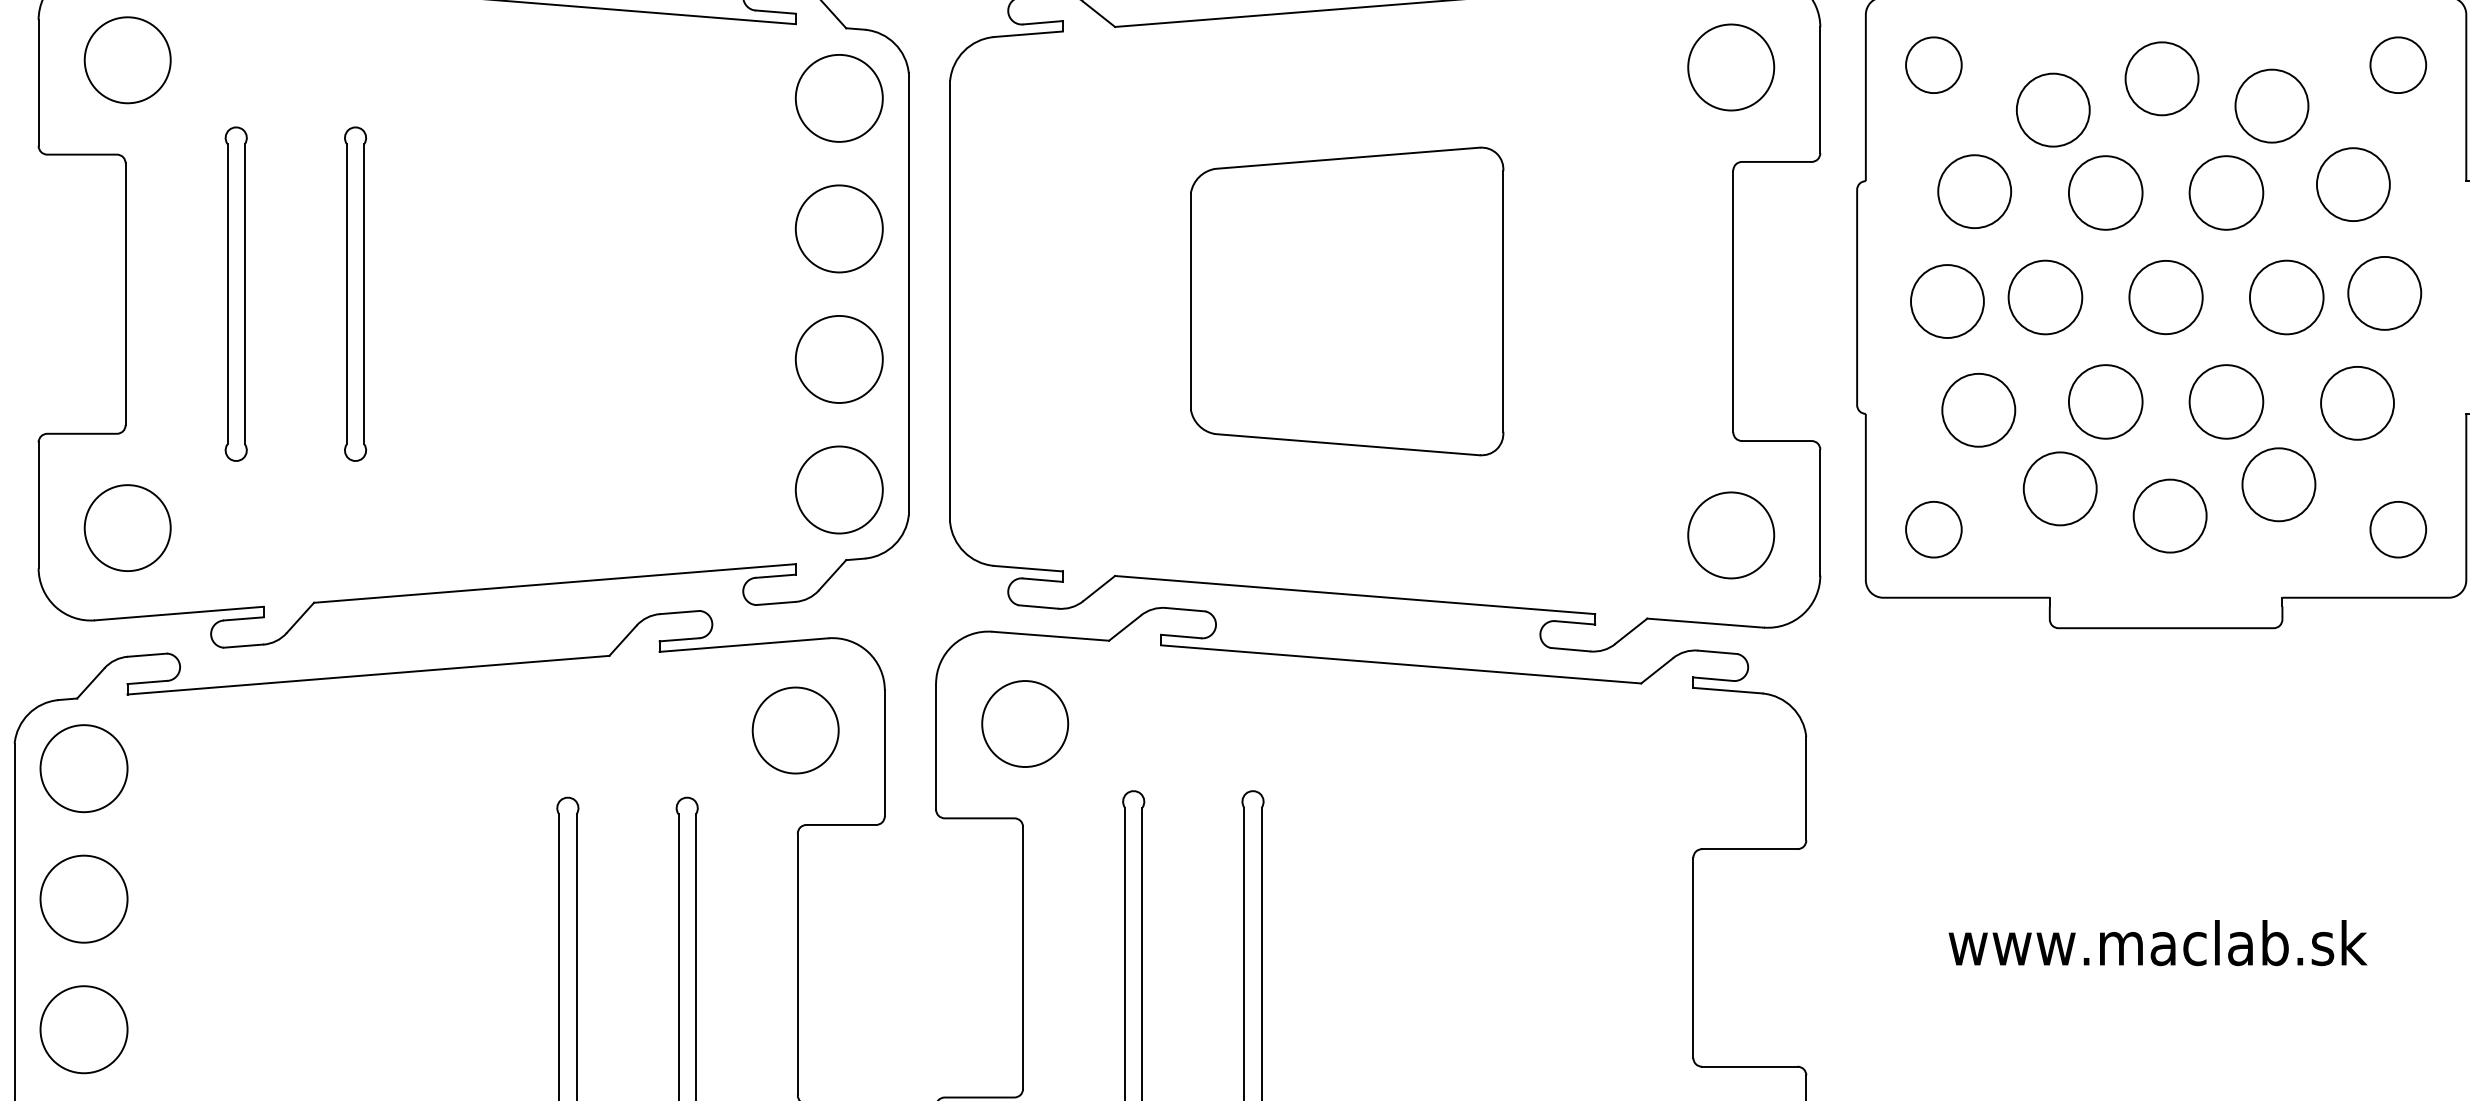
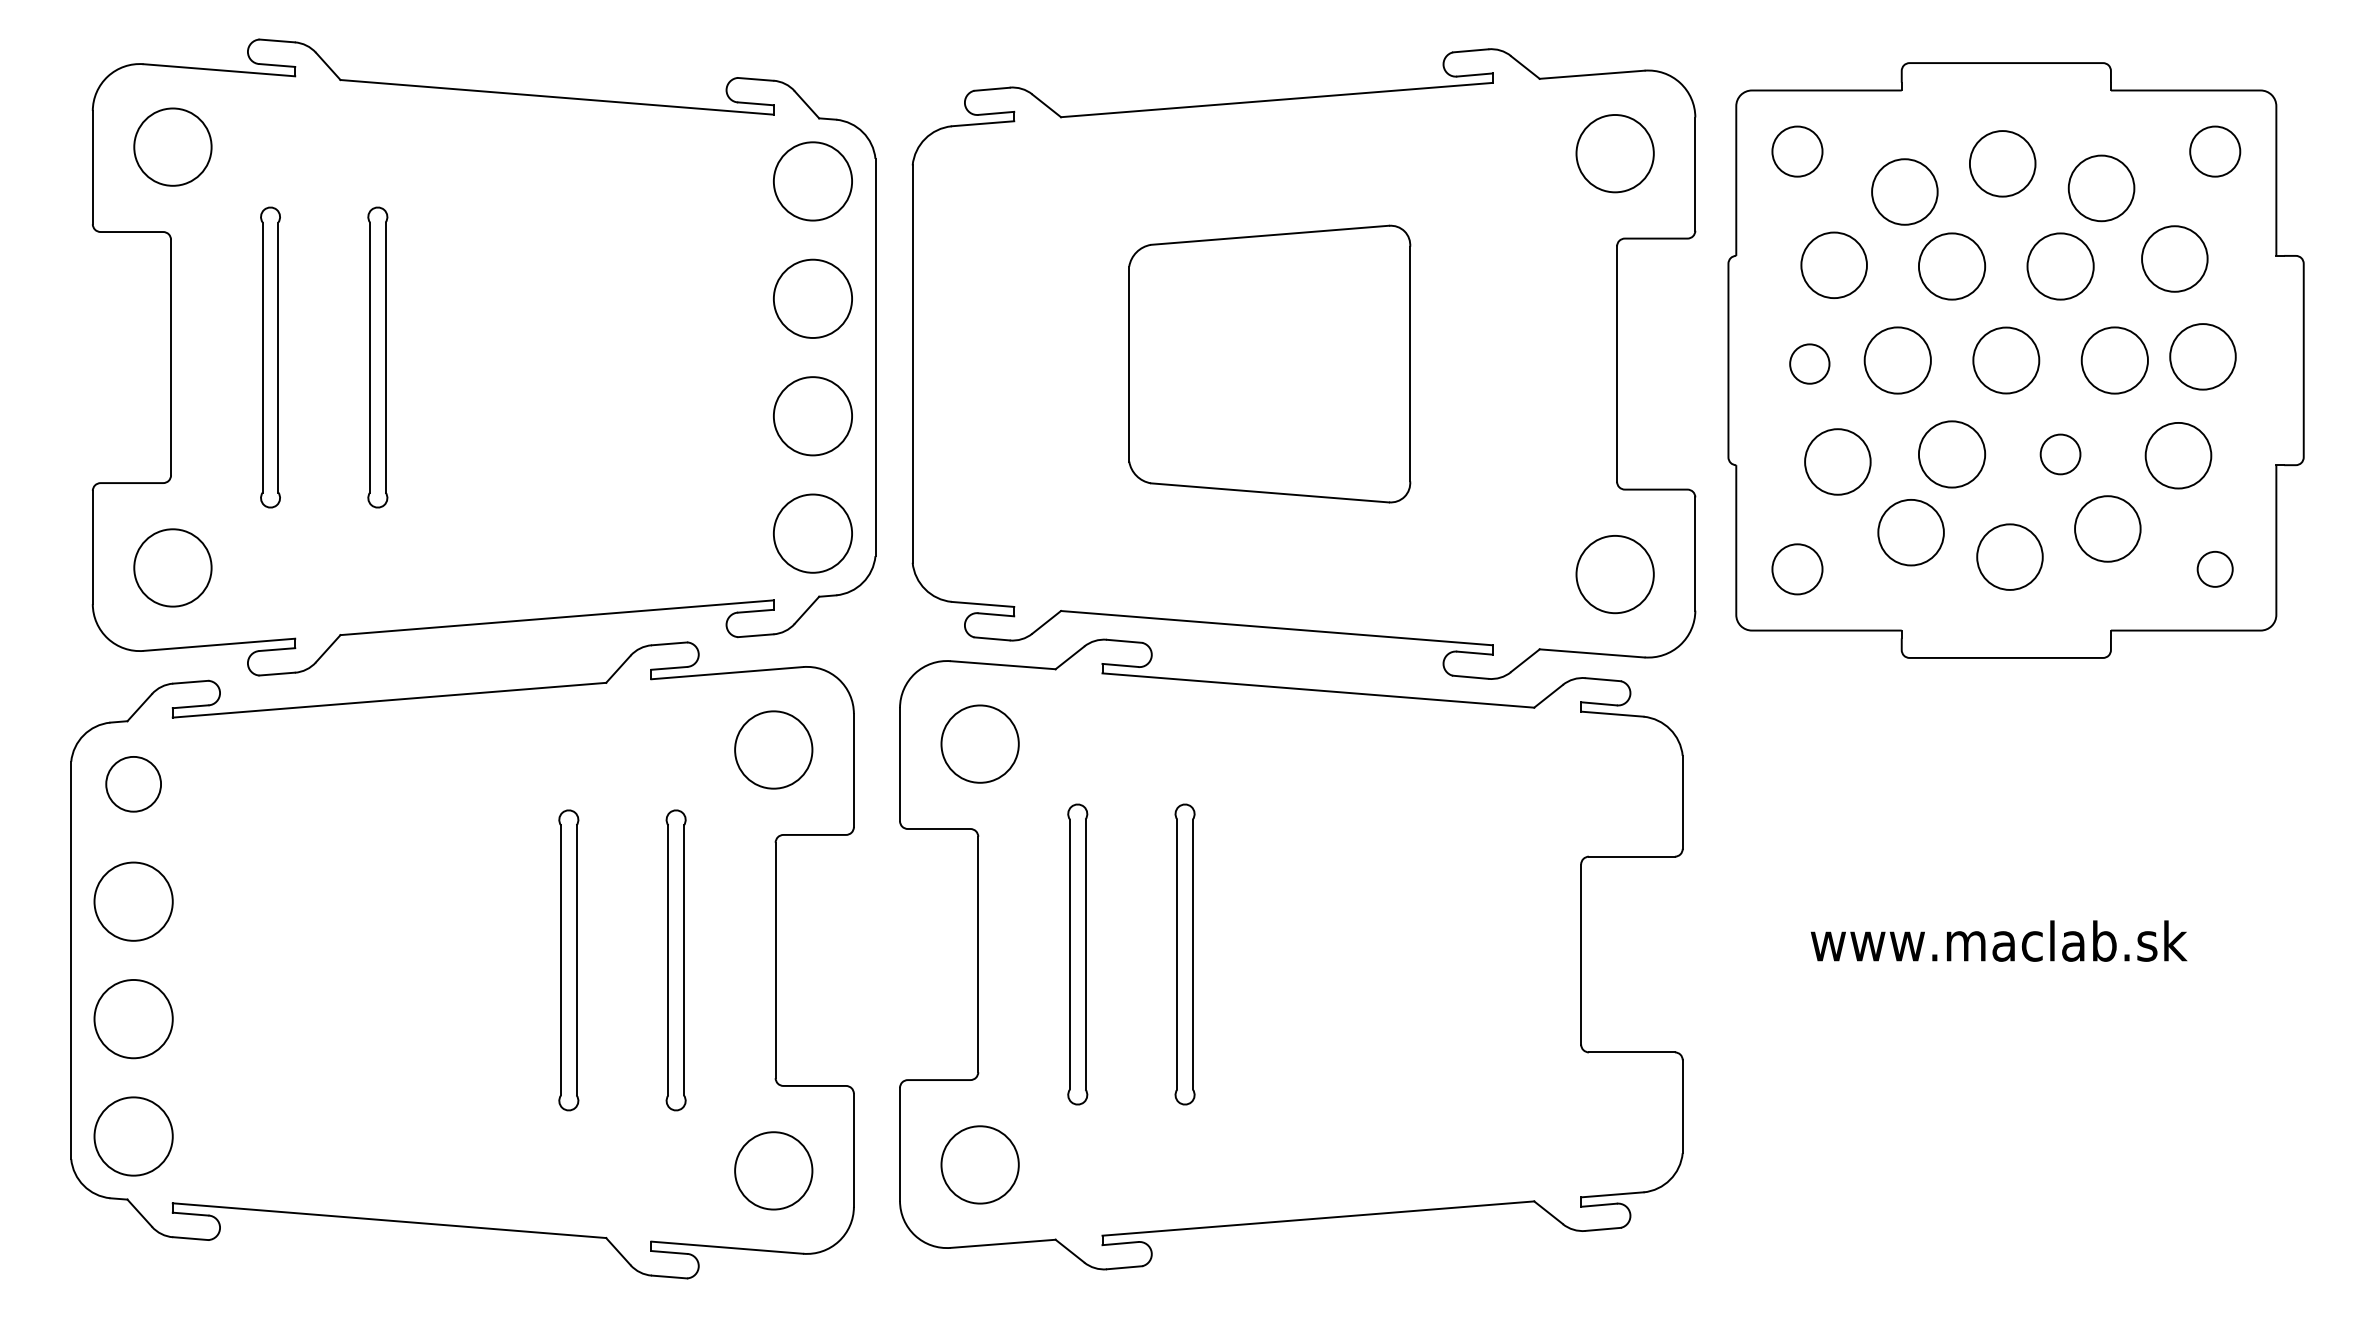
circle: (1947, 300) -> (1809, 363), size x0.6
circle: (2226, 401) -> (2060, 454), size x0.6
circle: (2398, 529) -> (2215, 569), size x0.7
circle: (83, 768) -> (133, 784), size x0.7

